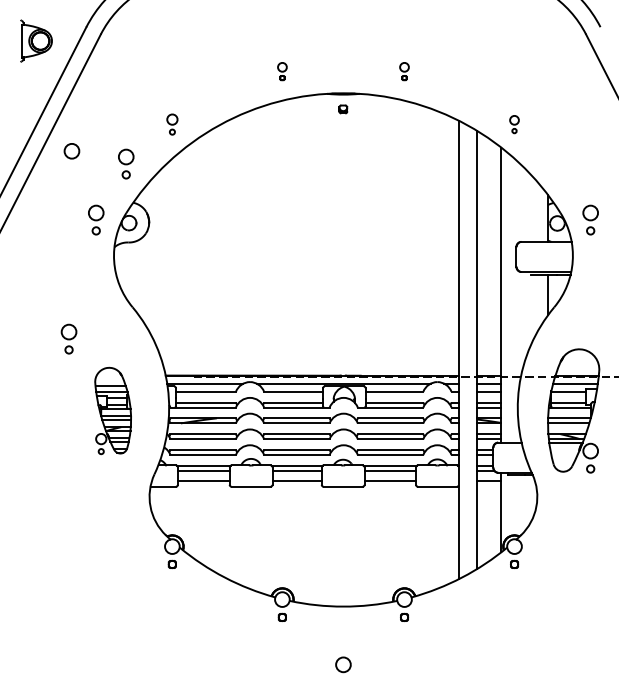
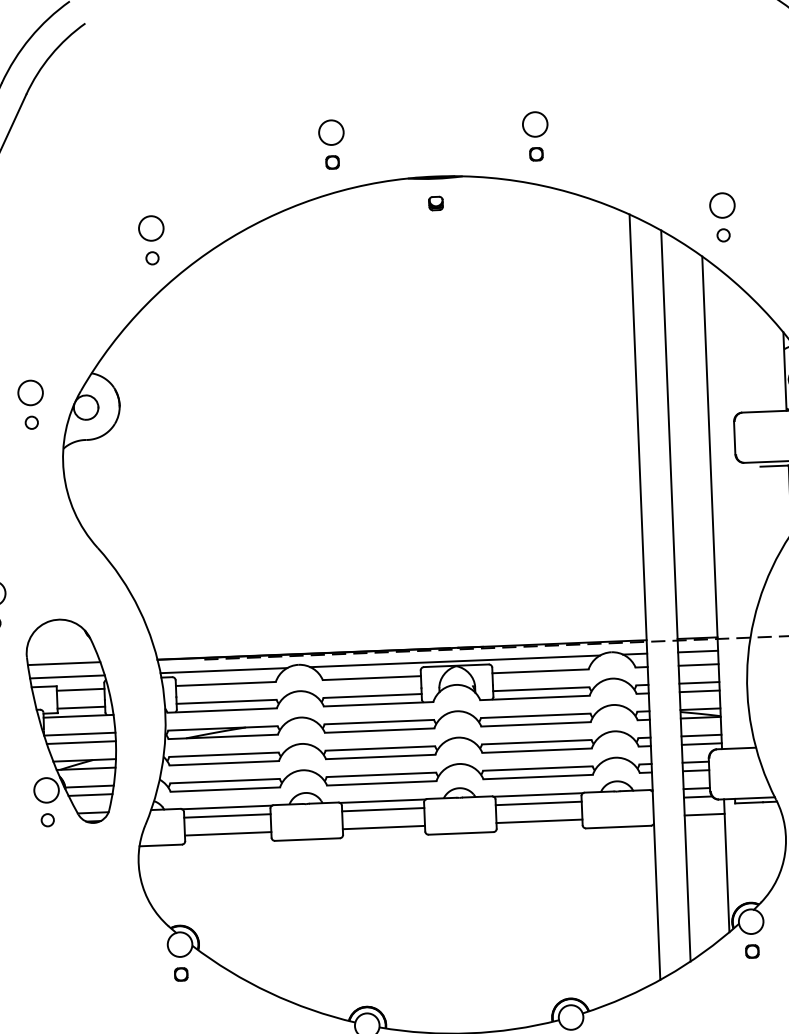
part: (282, 71) -> (332, 144), size x1.67
part: (404, 71) -> (535, 136), size x1.67
part: (172, 124) -> (151, 240), size x1.43
part: (514, 124) -> (722, 217), size x1.67
part: (126, 163) -> (77, 308), removed
part: (112, 410) -> (71, 721), size x1.43

